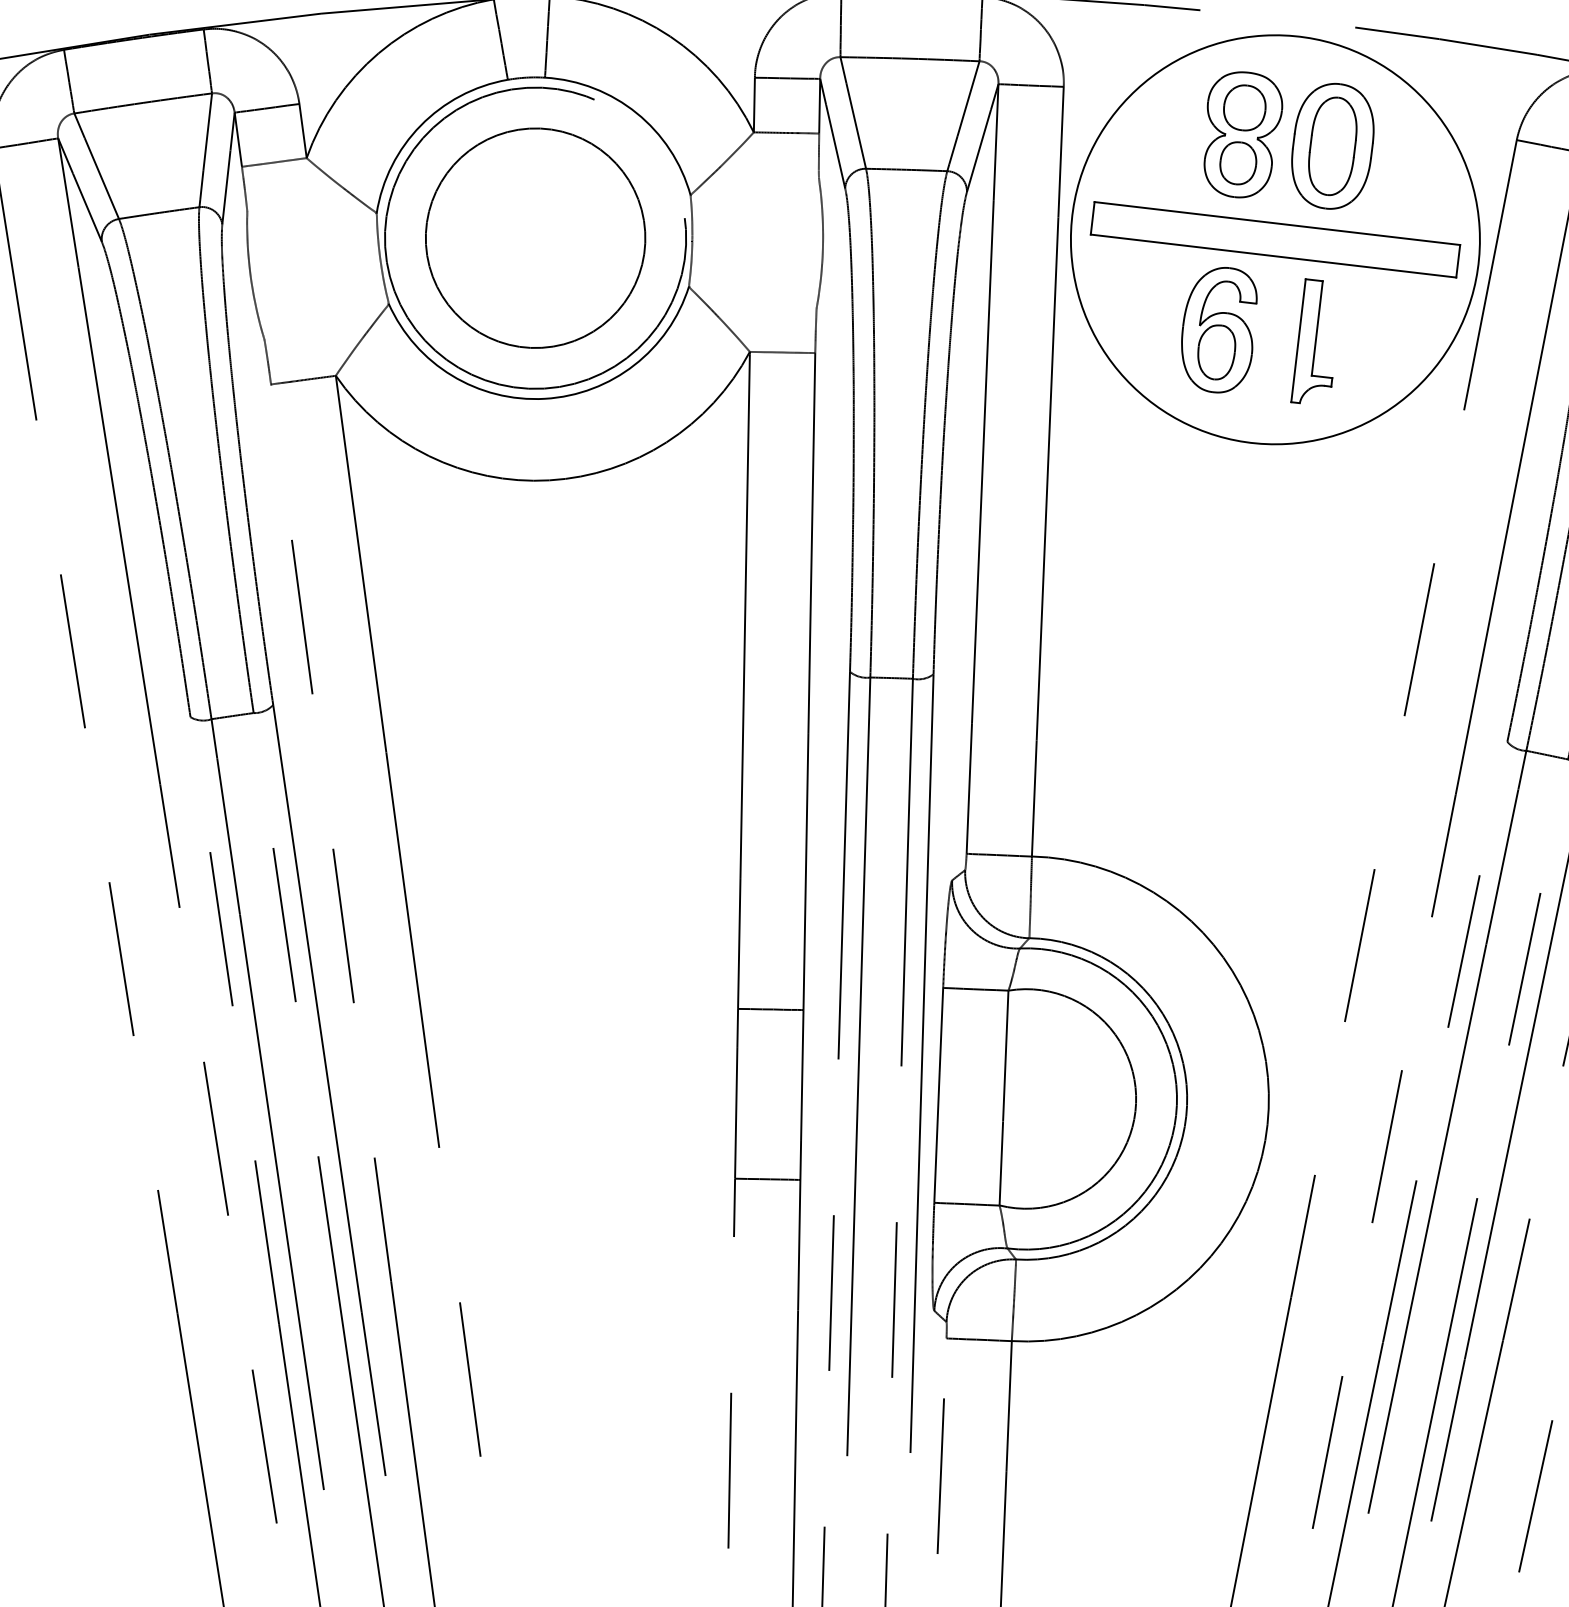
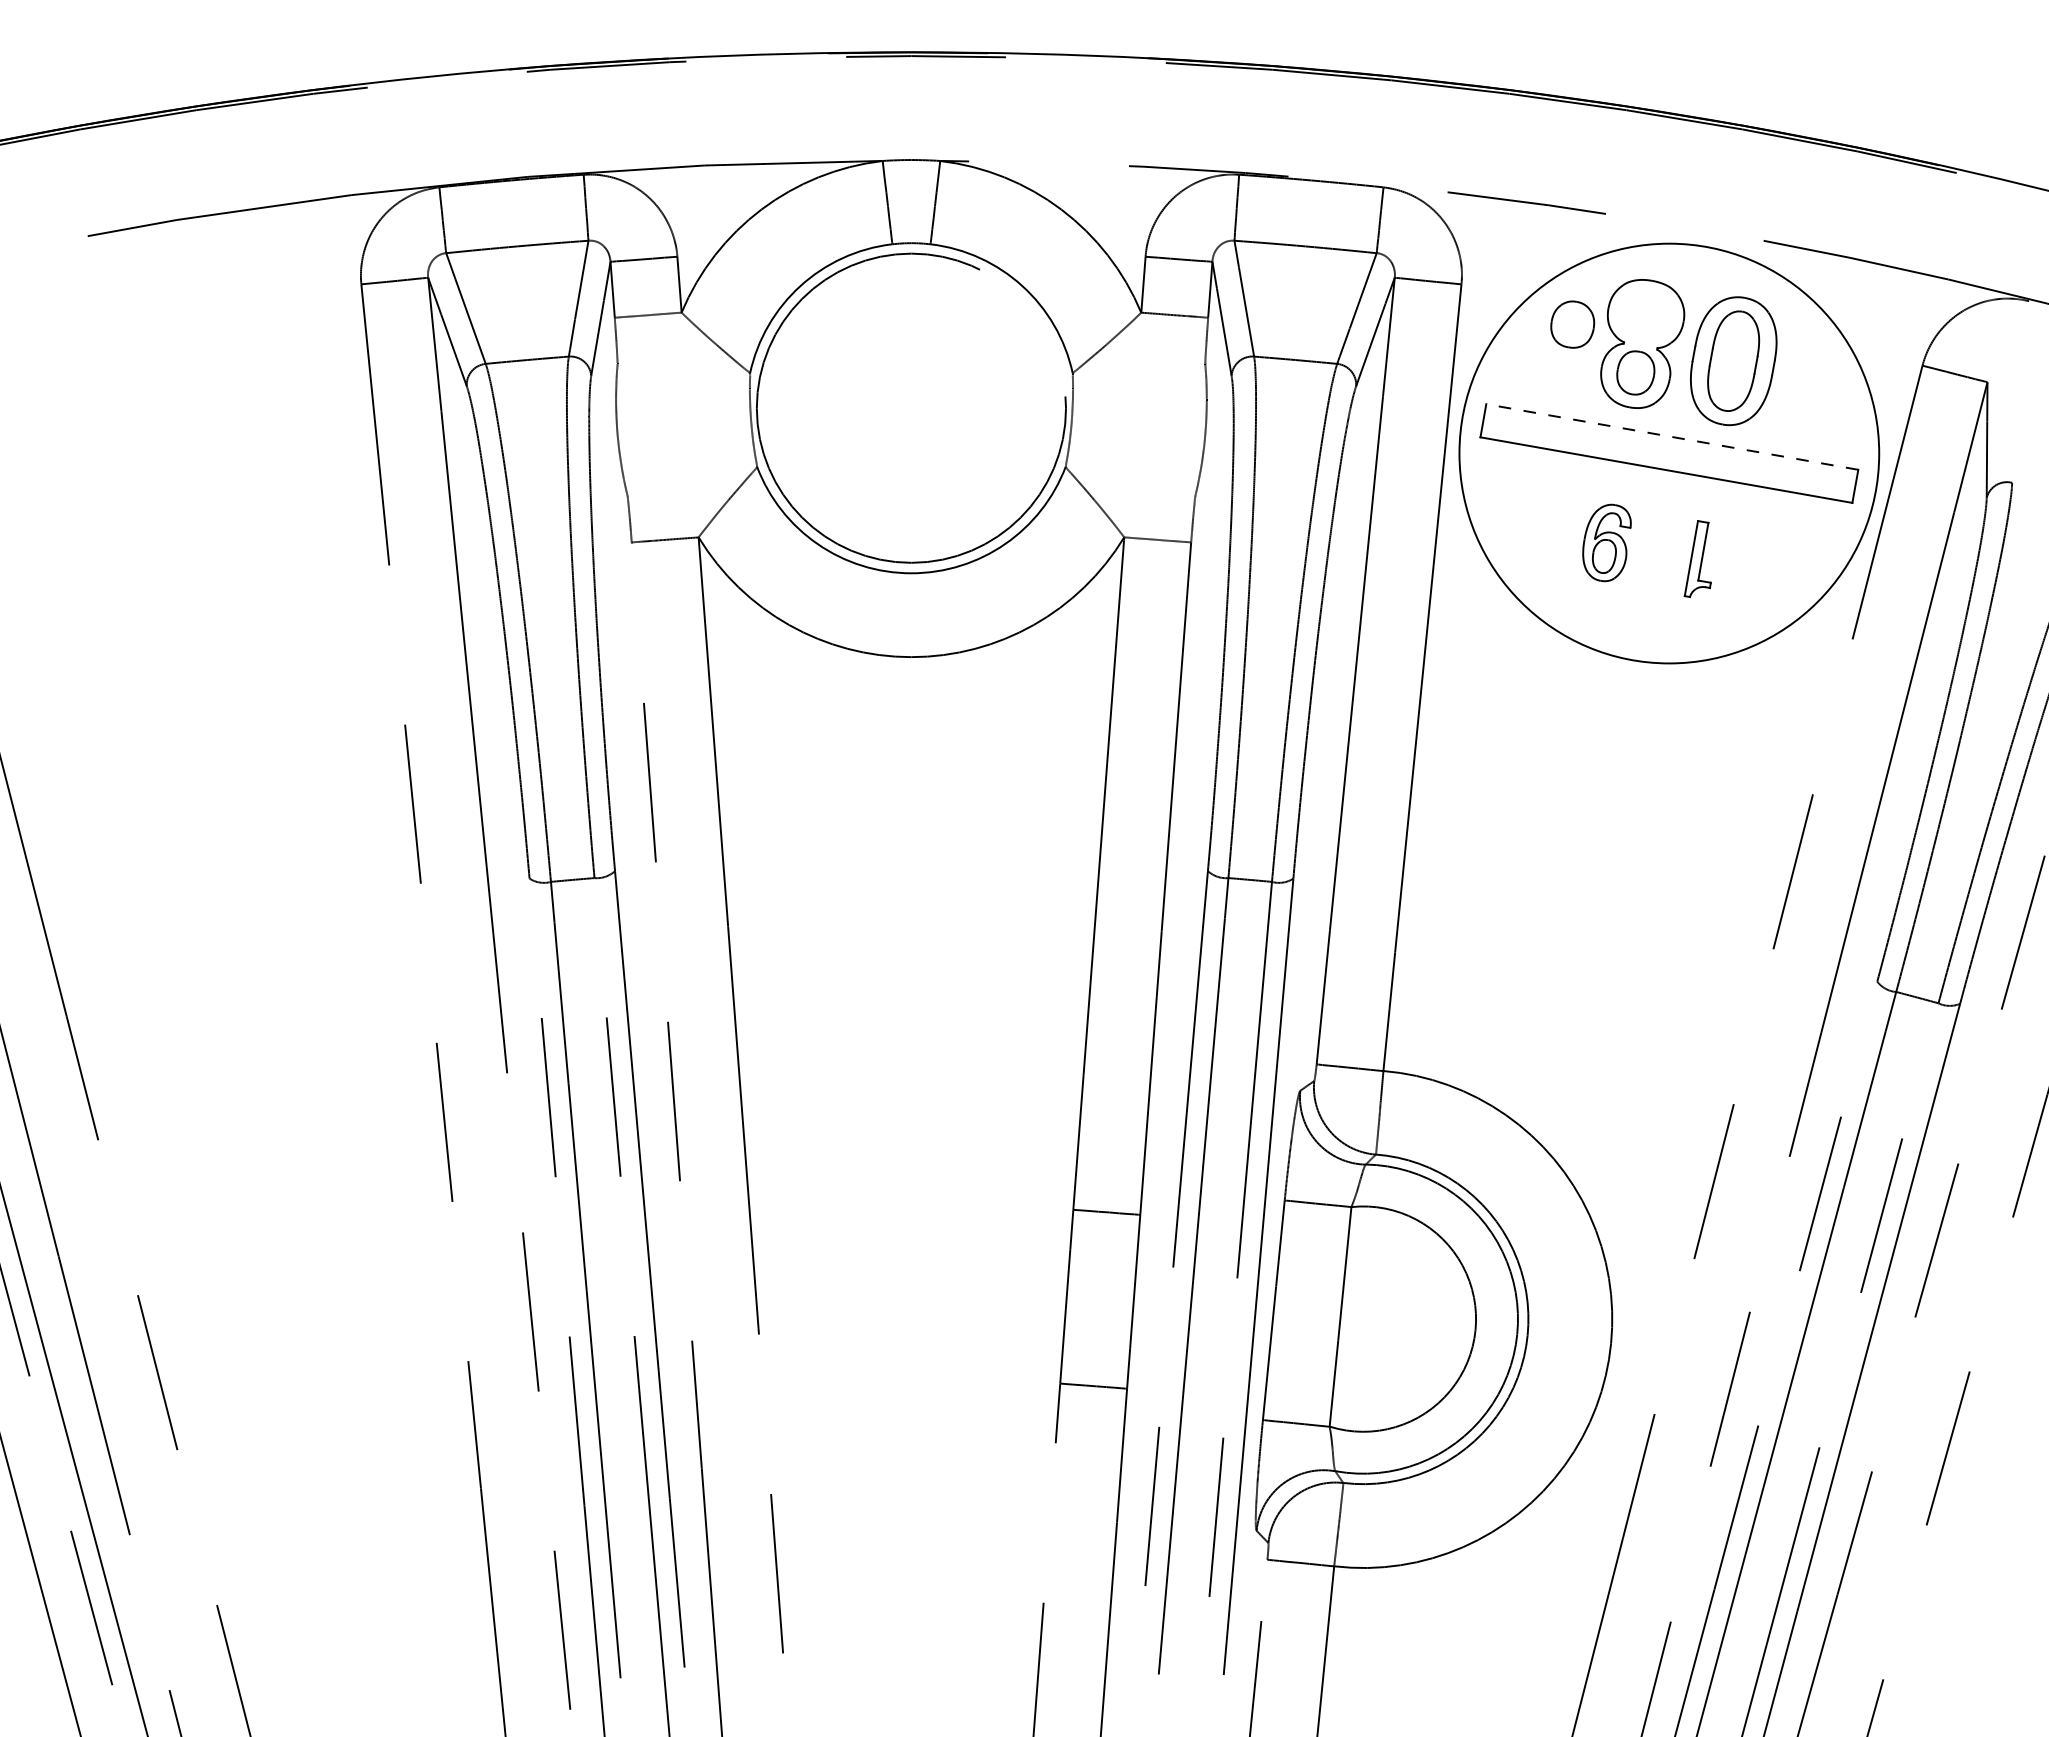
part: (1244, 107) -> (1572, 324), moved
line: (1277, 224) -> (1672, 437), solid -> dashed
circle: (534, 237) -> (910, 407), removed
part: (1219, 329) -> (1606, 542), size x0.6
part: (1308, 340) -> (1697, 558), size x0.6

